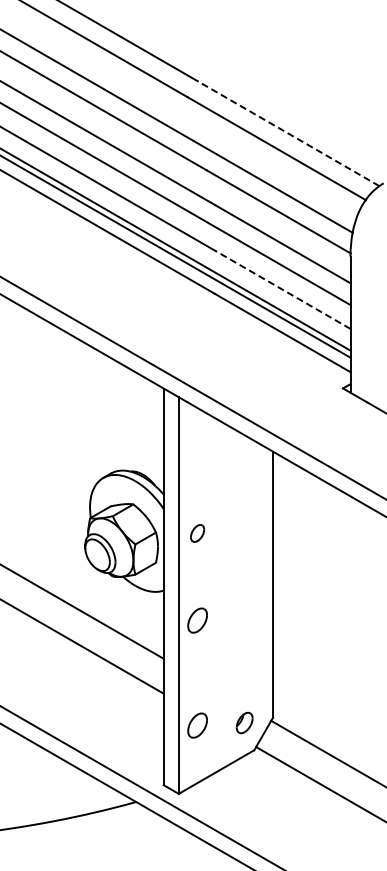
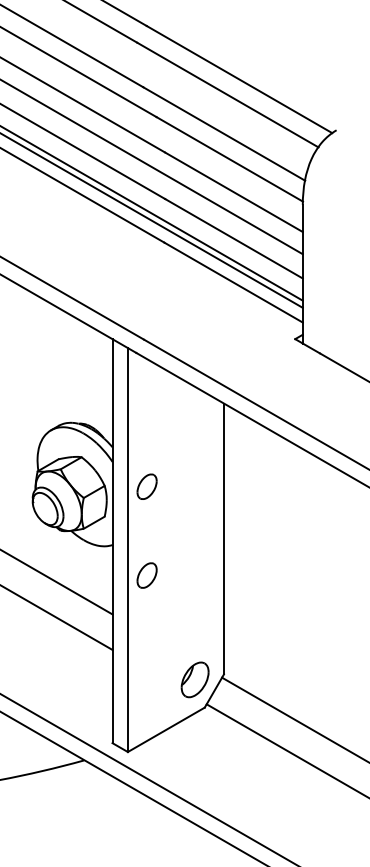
line: (287, 133) -> (238, 79), dashed -> solid
line: (282, 289) -> (233, 238), dashed -> solid
part: (197, 533) -> (146, 486), size x1.43
part: (244, 722) -> (194, 679), size x1.67
part: (197, 725) -> (146, 682), removed

